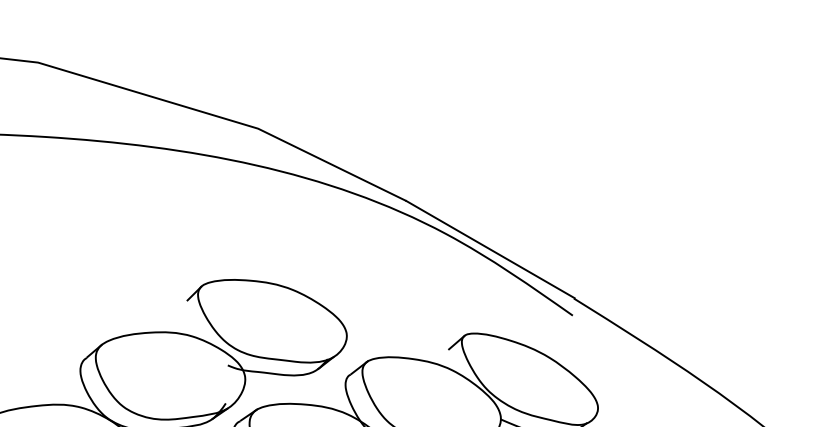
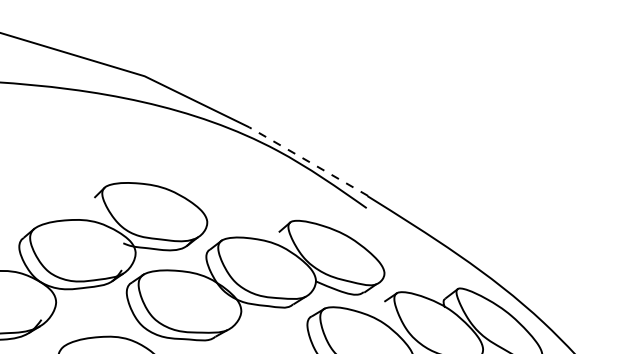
line: (490, 249) -> (308, 161), solid -> dashed

